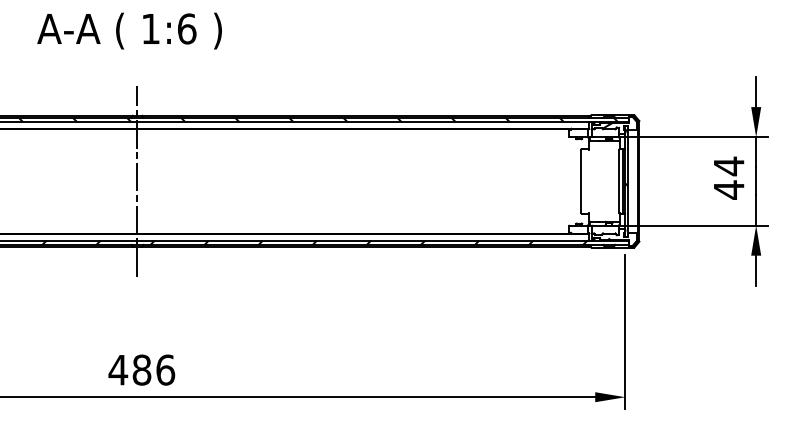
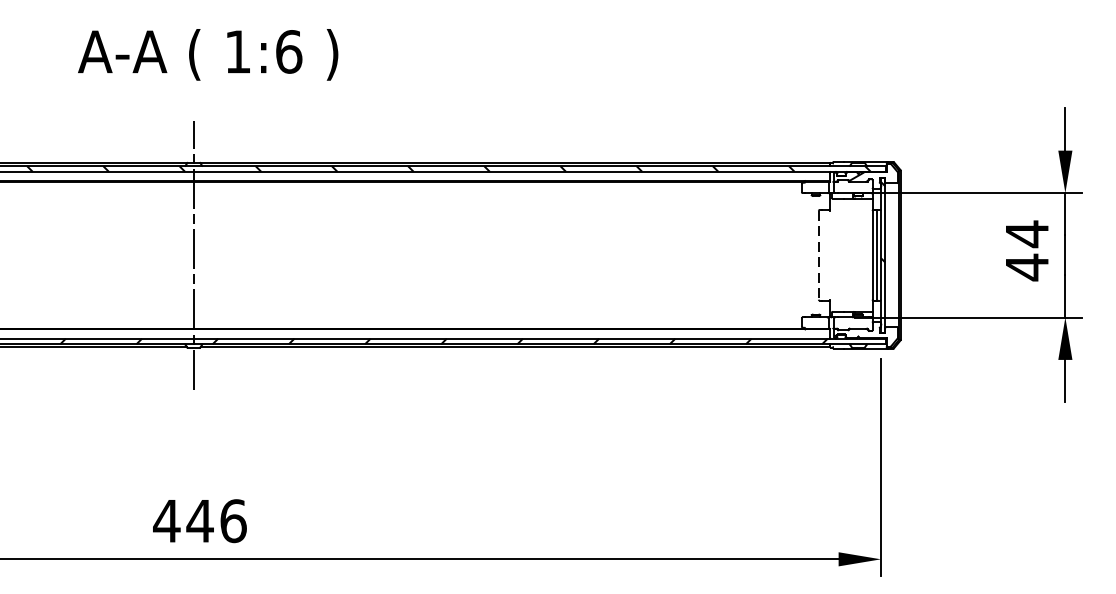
text: (129, 30) -> (207, 54), moved
line: (581, 181) -> (819, 255), solid -> dashed
text: (141, 369) -> (199, 520), 486 -> 446

